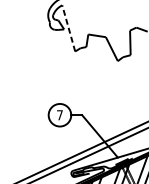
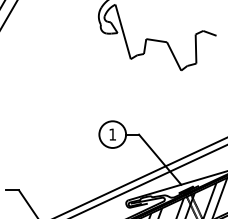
line: (69, 28) -> (123, 31), dashed -> solid
text: (59, 115) -> (112, 134), 7 -> 1

